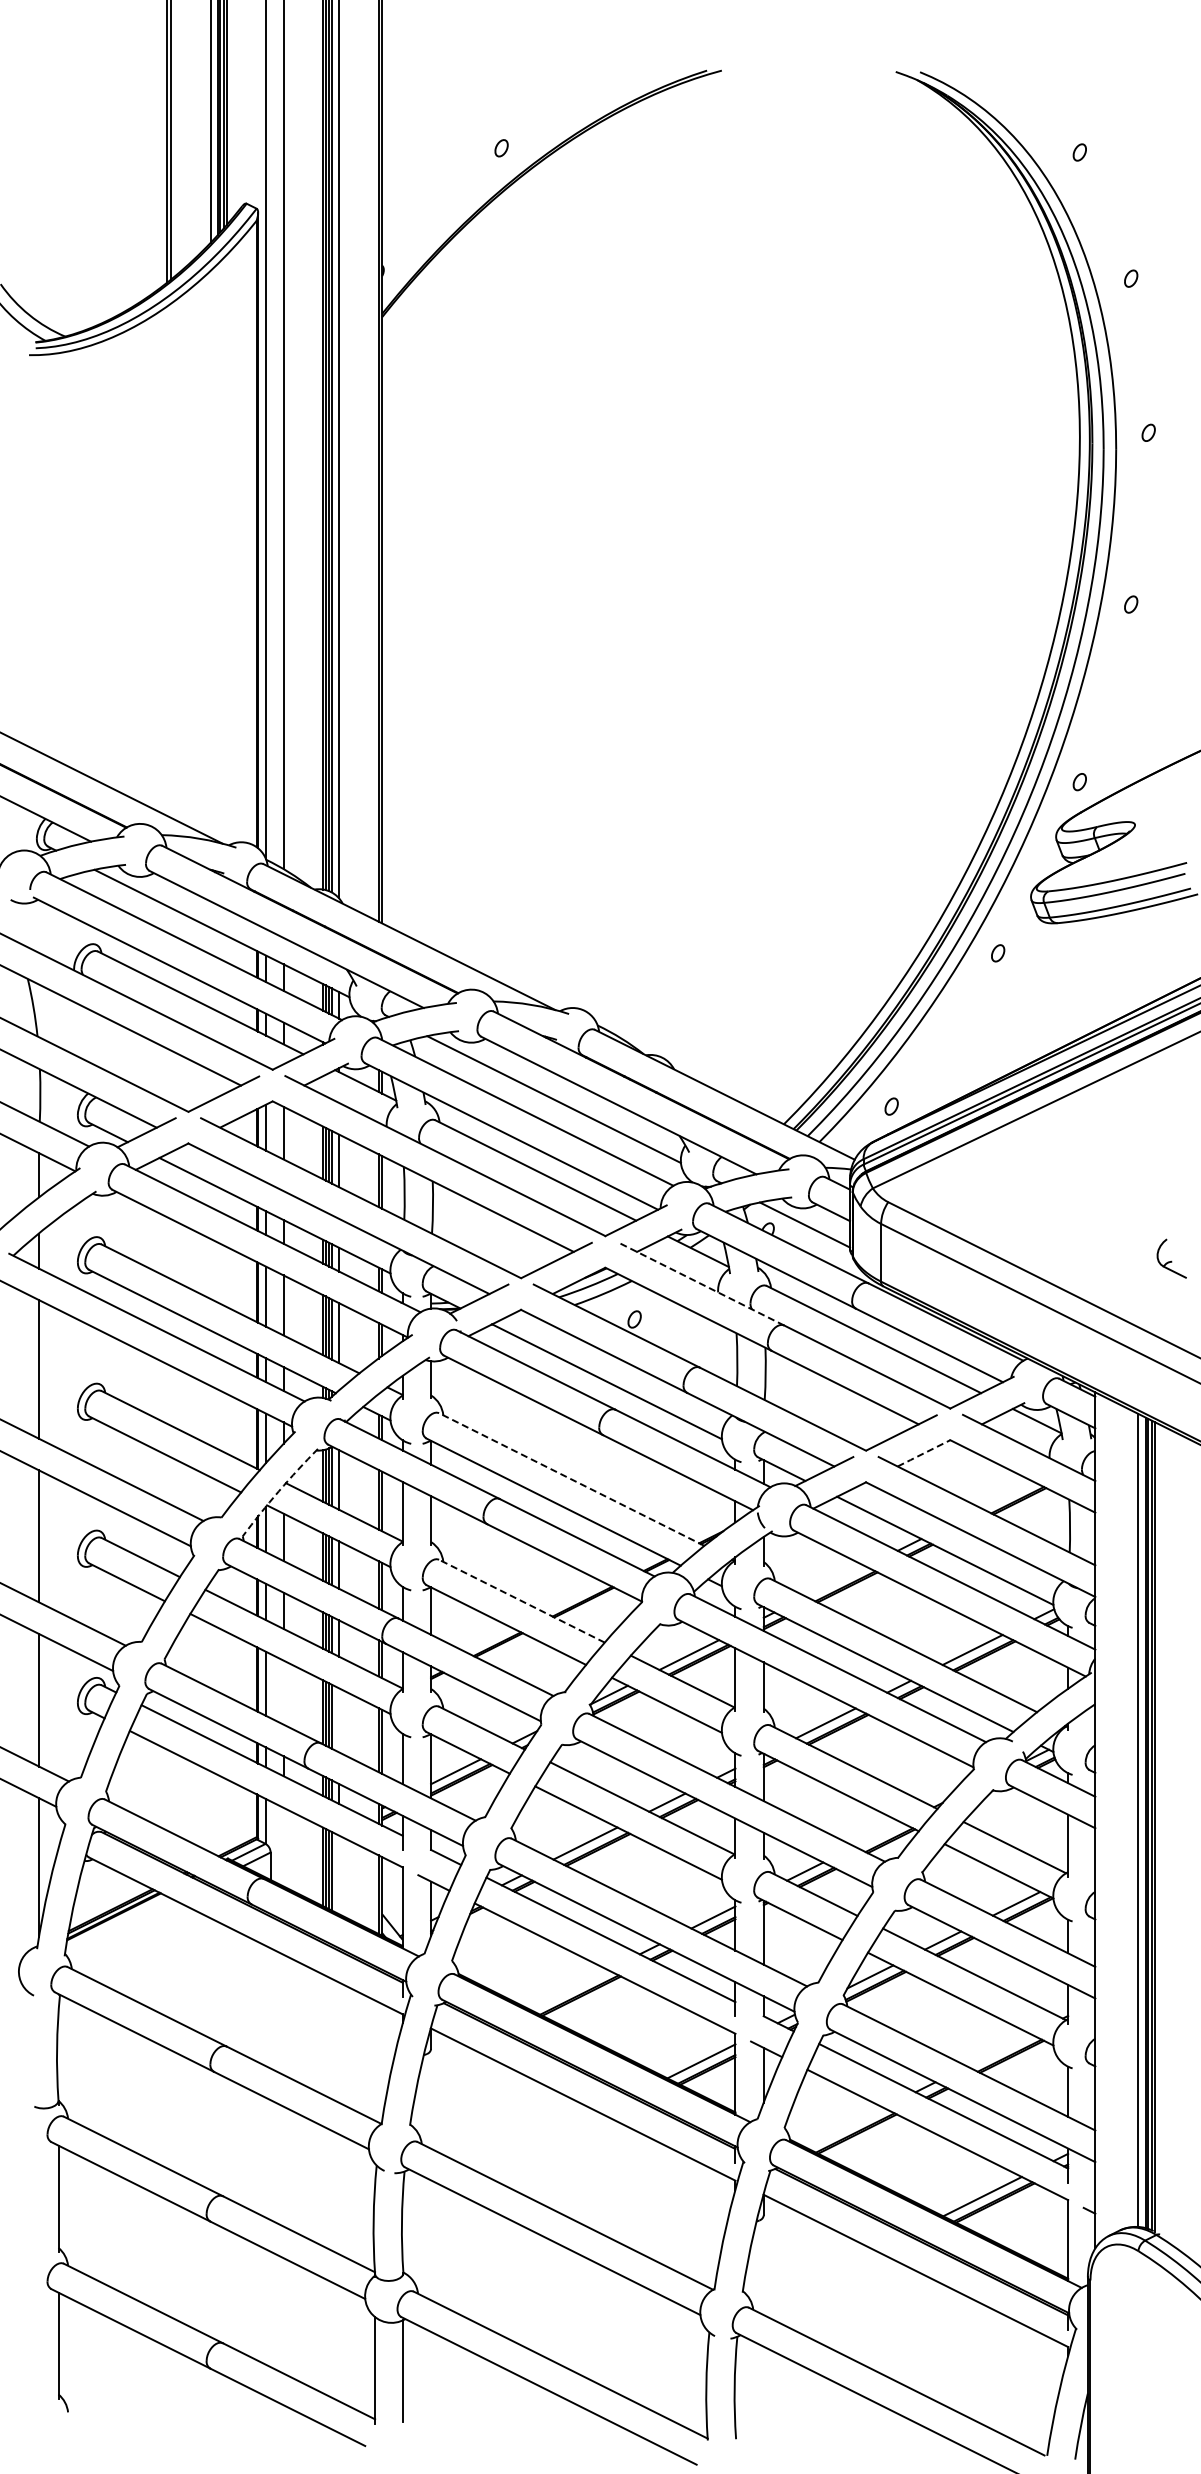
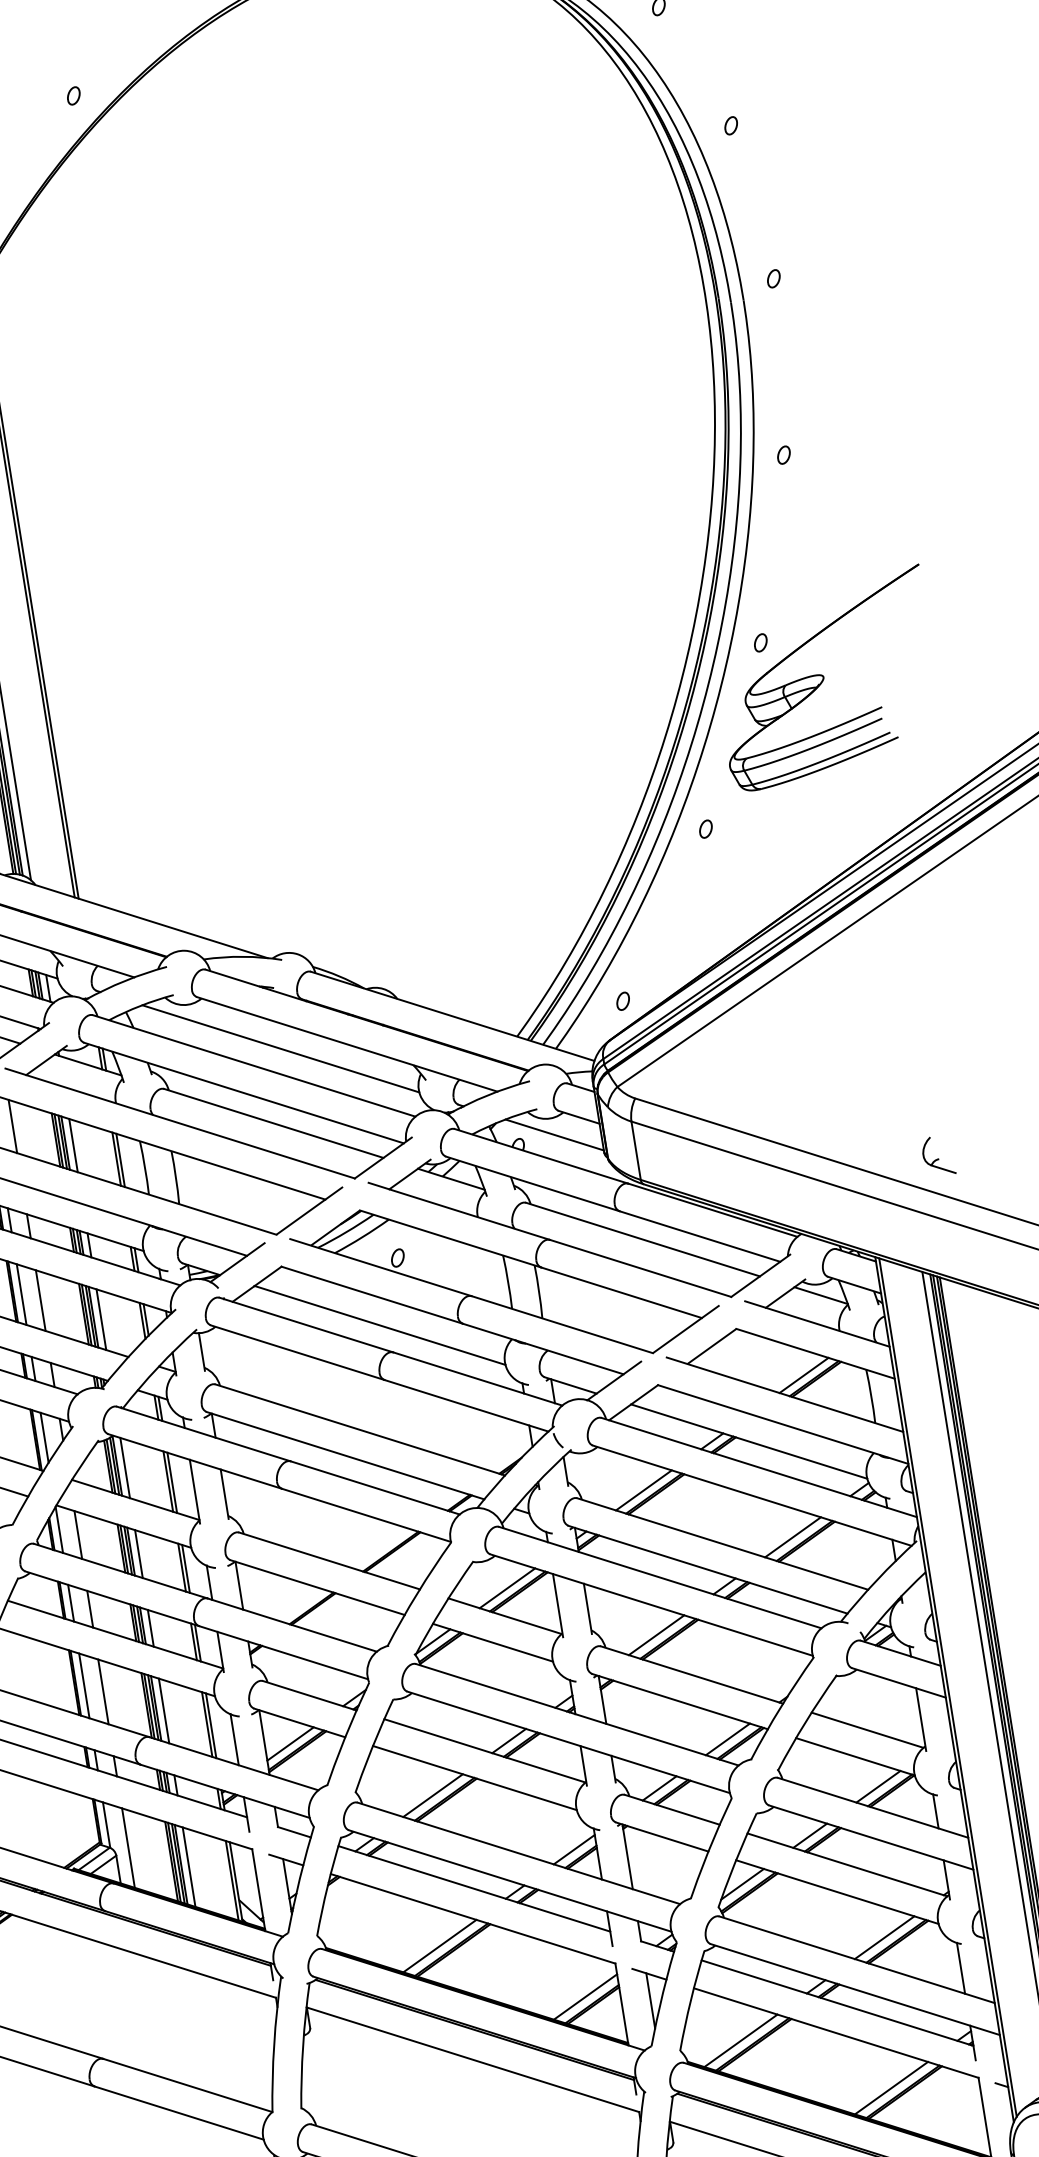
part: (1171, 1258) -> (937, 1155), moved
line: (701, 1283) -> (459, 1210), dashed -> solid
line: (923, 1453) -> (711, 1346), dashed -> solid
line: (571, 1479) -> (359, 1429), dashed -> solid
arc: (278, 1491) -> (65, 1489), dashed -> solid
line: (1008, 1495) -> (804, 1375), added
line: (836, 1581) -> (644, 1490), added
line: (521, 1601) -> (329, 1561), dashed -> solid
line: (283, 1692) -> (103, 1691), added
line: (339, 1720) -> (164, 1711), added
line: (1098, 1818) -> (947, 1687), added
line: (878, 1834) -> (727, 1739), added
line: (283, 1846) -> (128, 1847), added
line: (339, 1874) -> (189, 1866), added
line: (568, 1989) -> (439, 1945), added
line: (999, 2050) -> (884, 1937), added
line: (844, 2127) -> (740, 2040), added

